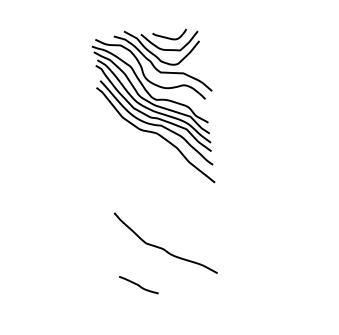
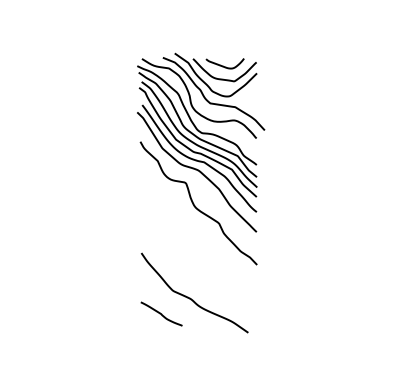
curve: (157, 165) -> (195, 205), added
curve: (138, 284) -> (161, 313), moved

